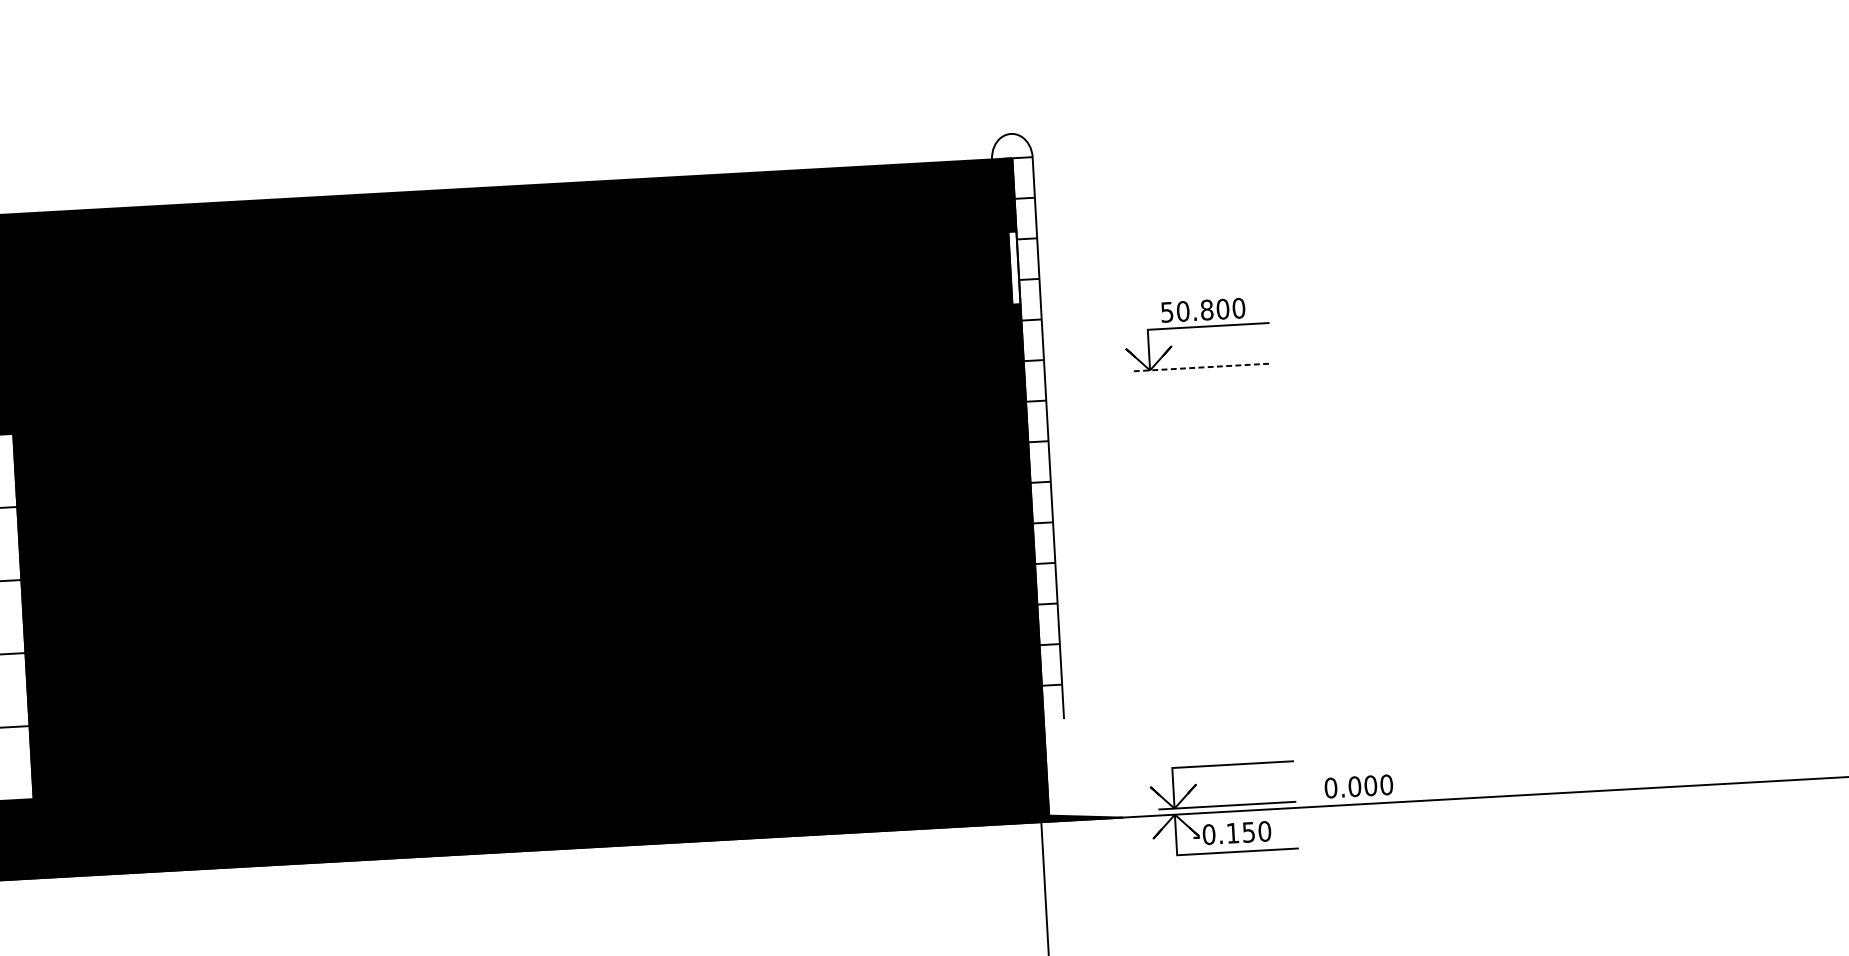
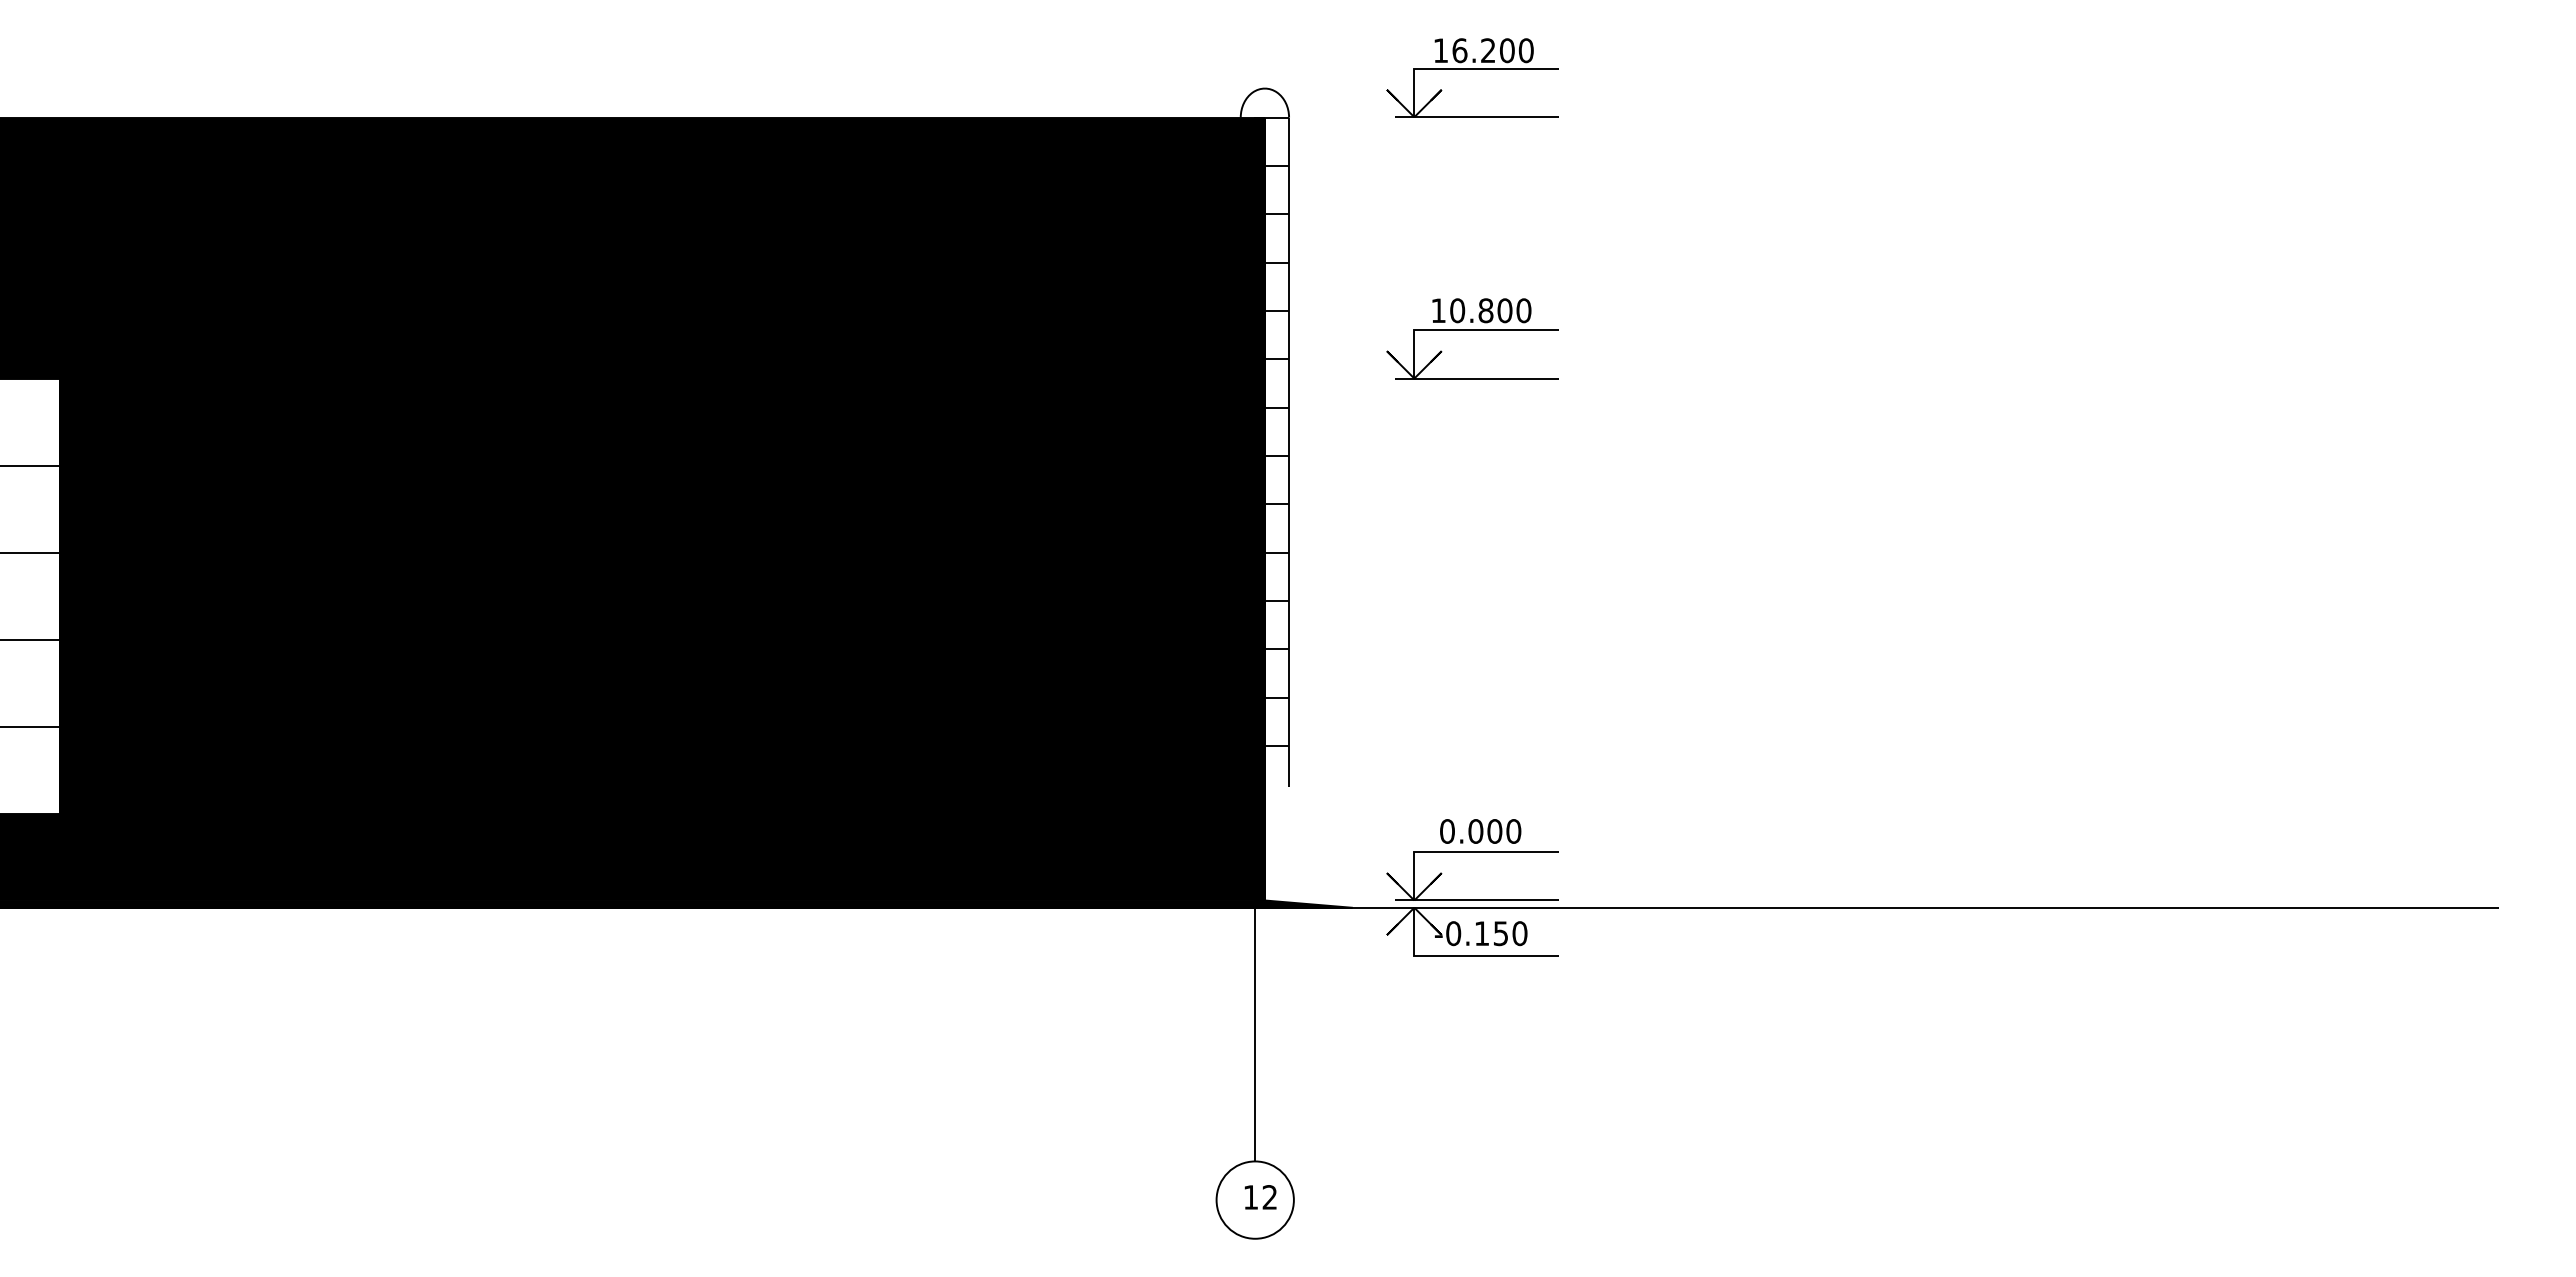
part: (1184, 108) -> (1472, 69), added
fill: (1013, 267) -> (1259, 247), added
text: (1167, 312) -> (1438, 310), 50.800 -> 10.800
line: (1202, 367) -> (1476, 378), dashed -> solid
text: (1358, 786) -> (1480, 831), moved

